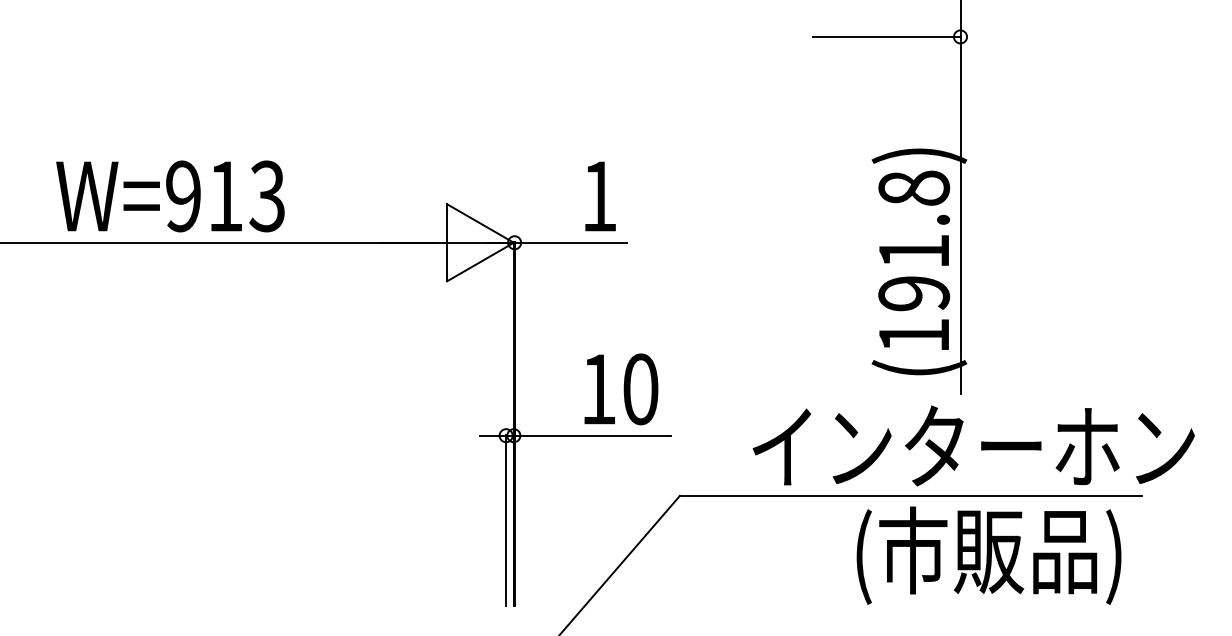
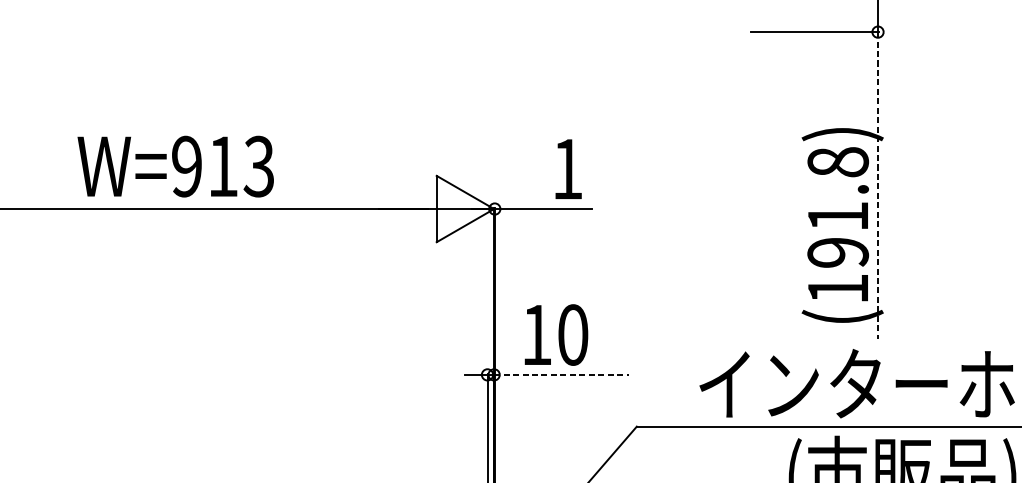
text: (170, 196) -> (175, 166), moved
line: (960, 215) -> (878, 185), solid -> dashed
text: (621, 389) -> (556, 335), moved
line: (592, 435) -> (561, 374), solid -> dashed

